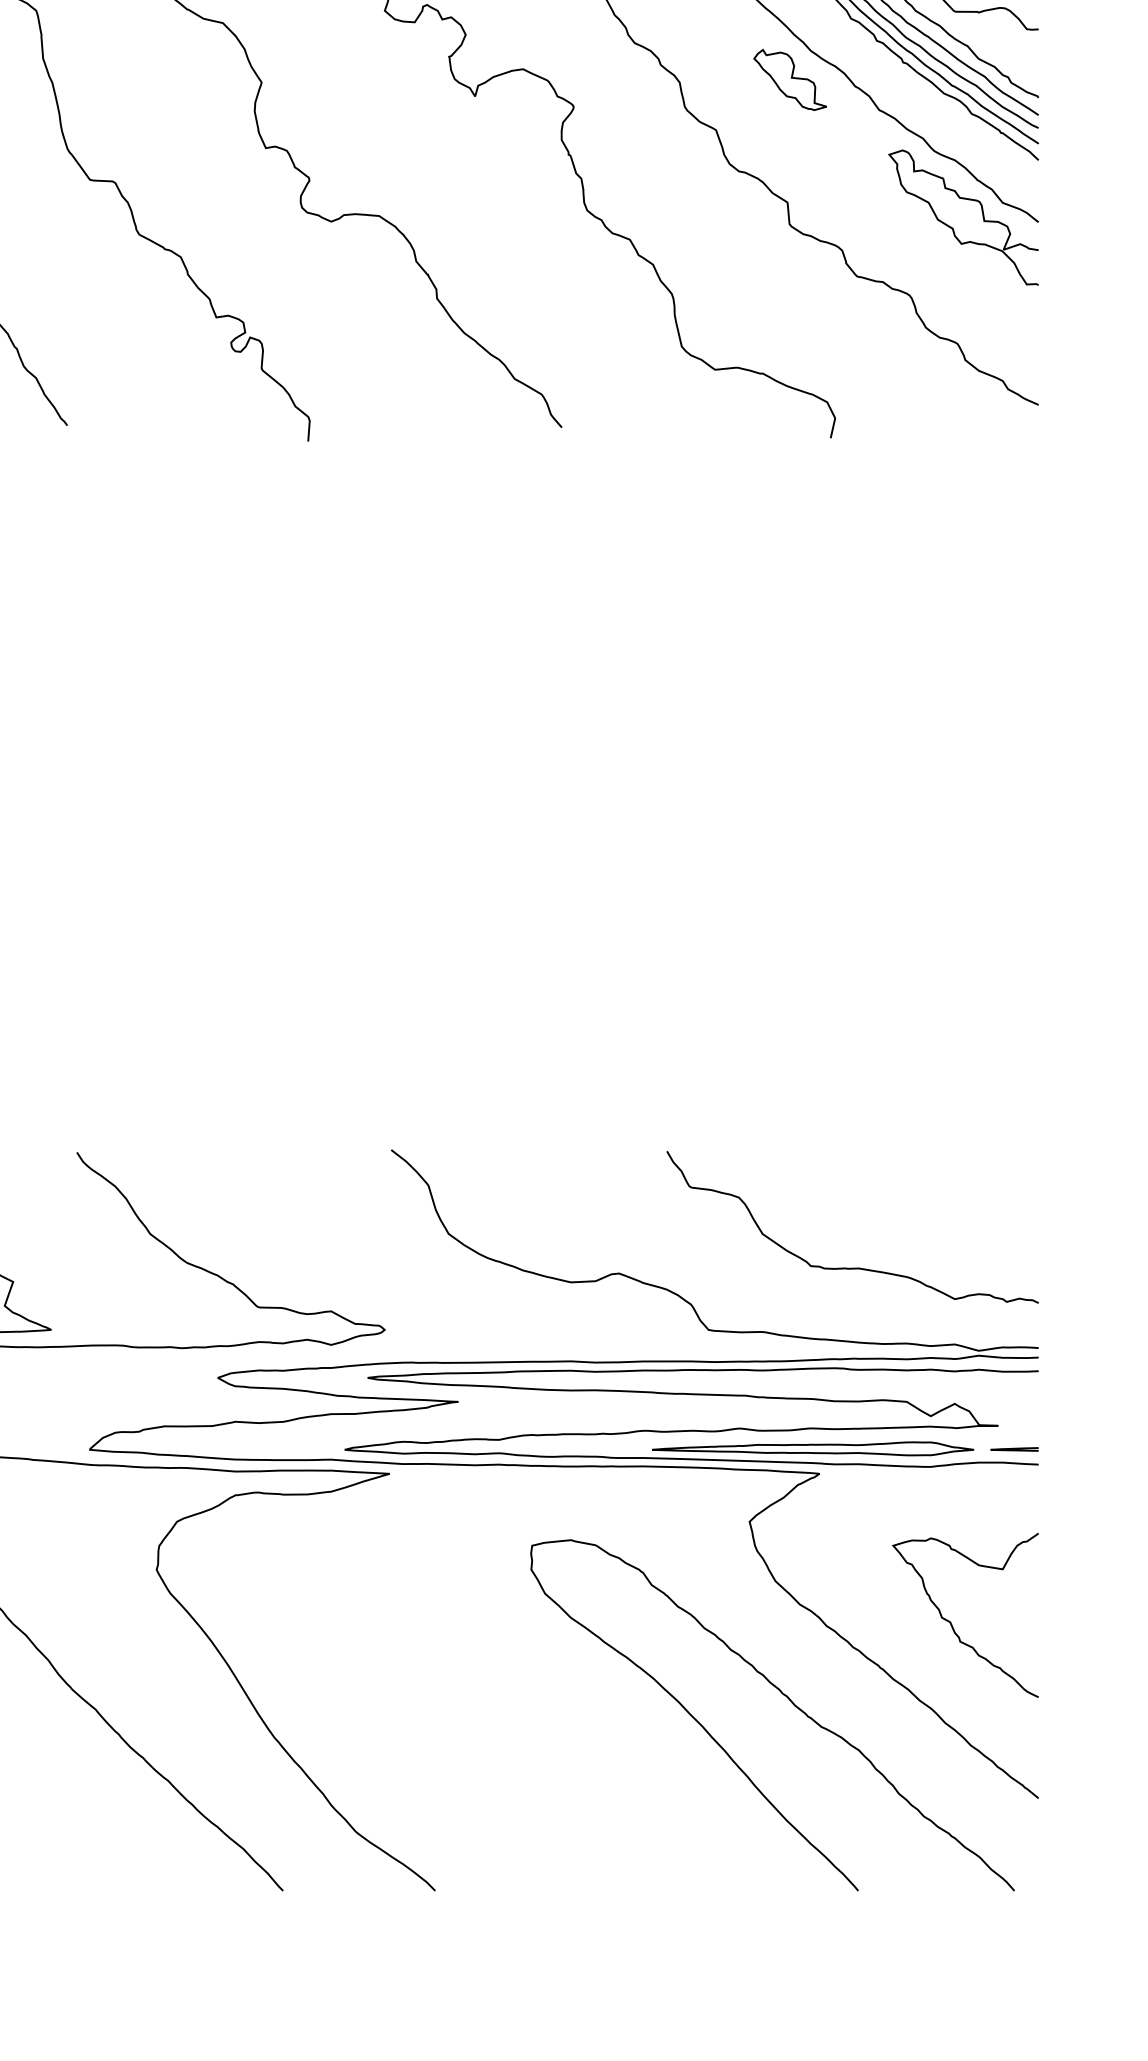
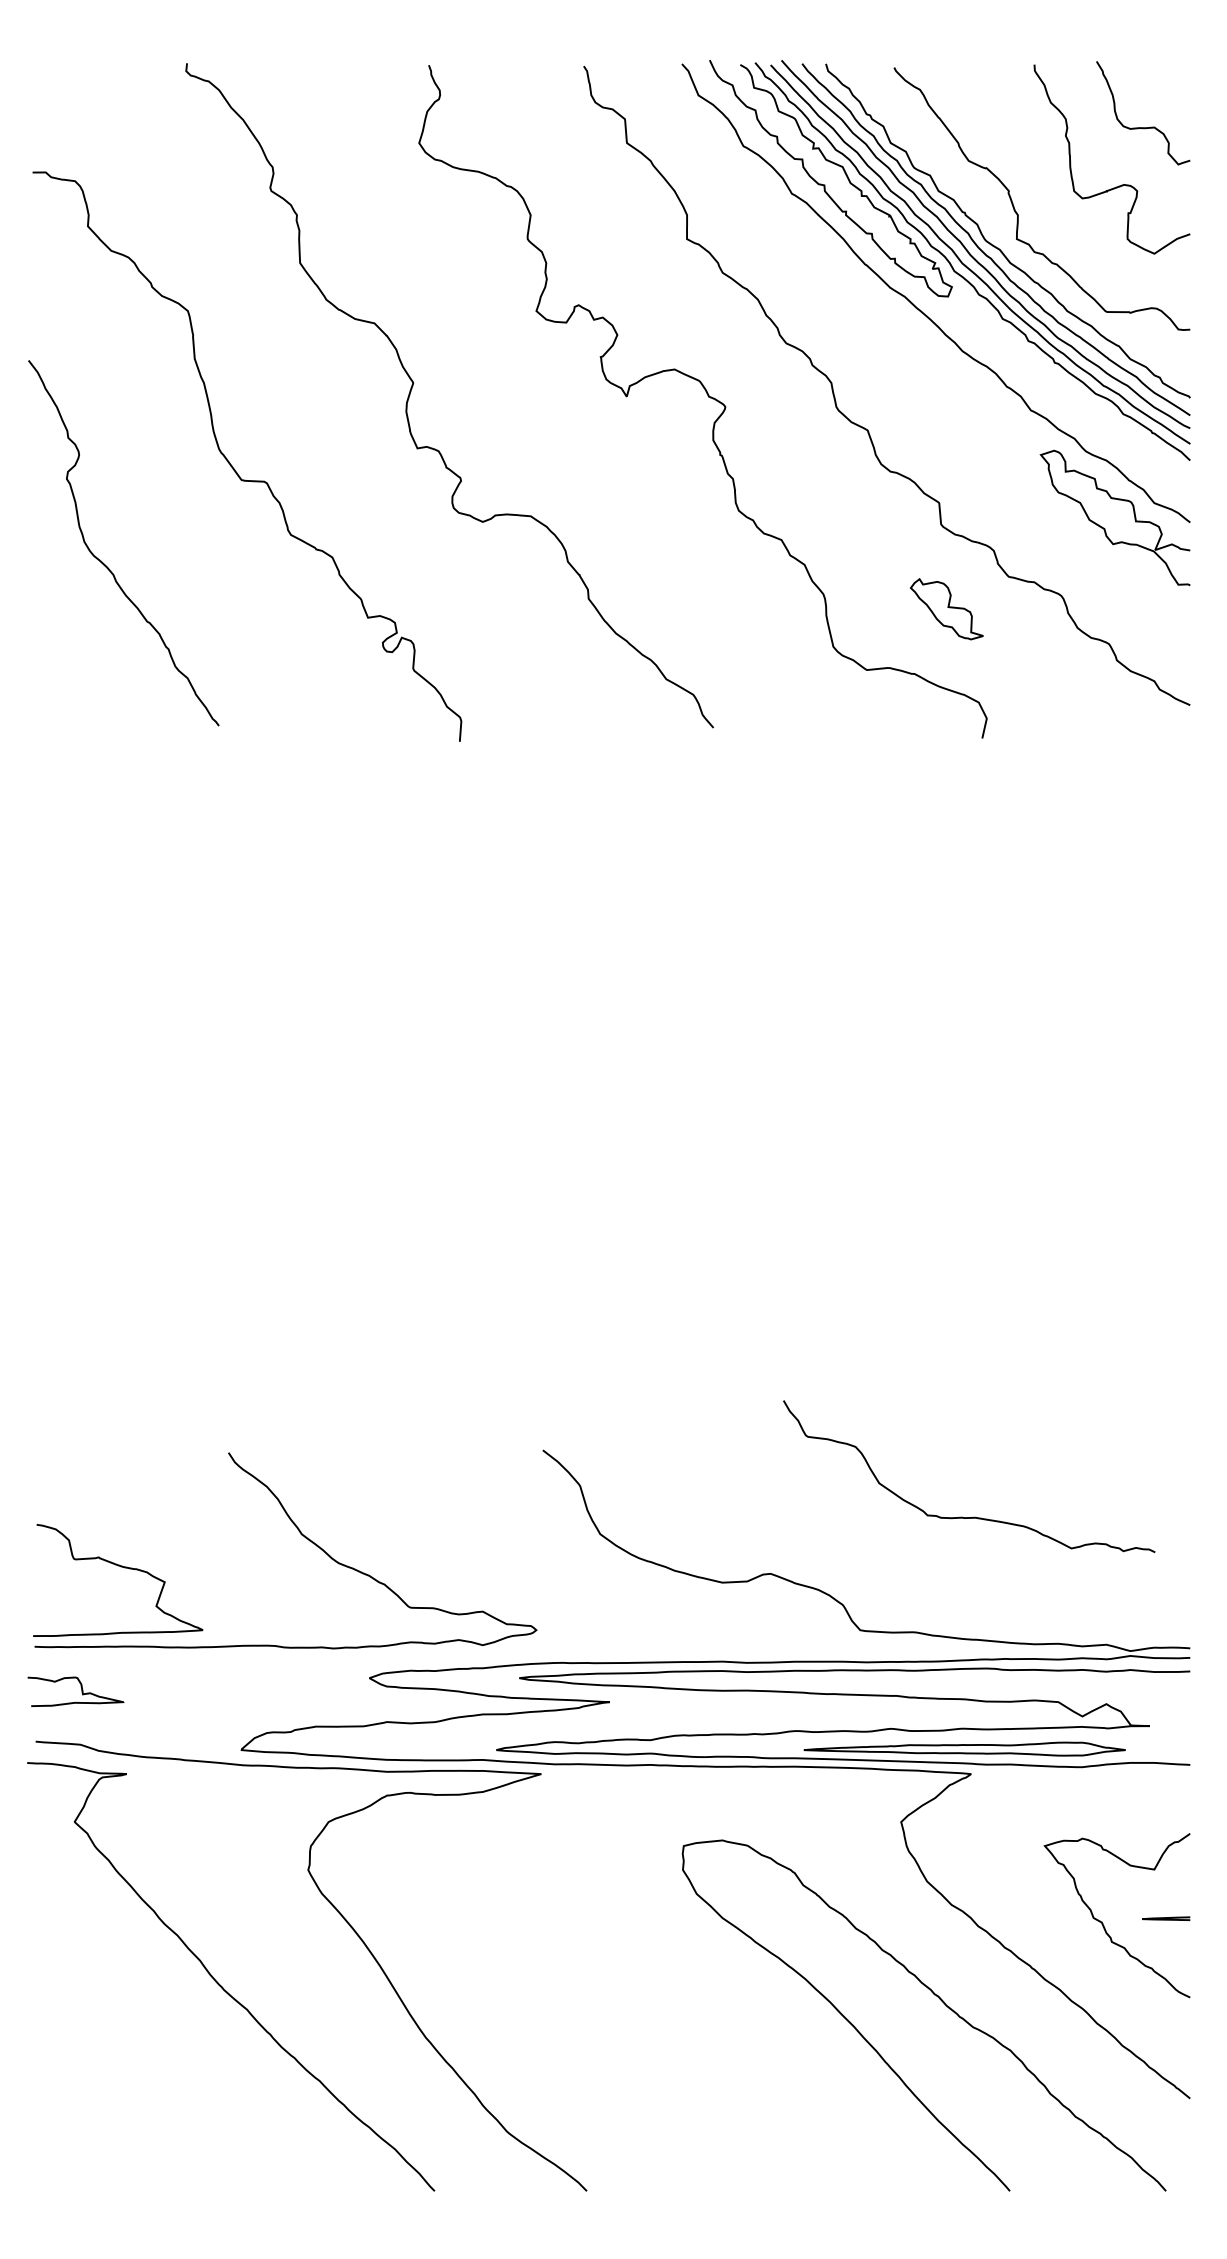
part: (789, 80) -> (946, 609), moved
curve: (856, 1267) -> (973, 1516), moved
line: (1014, 1449) -> (1166, 1918), moved

